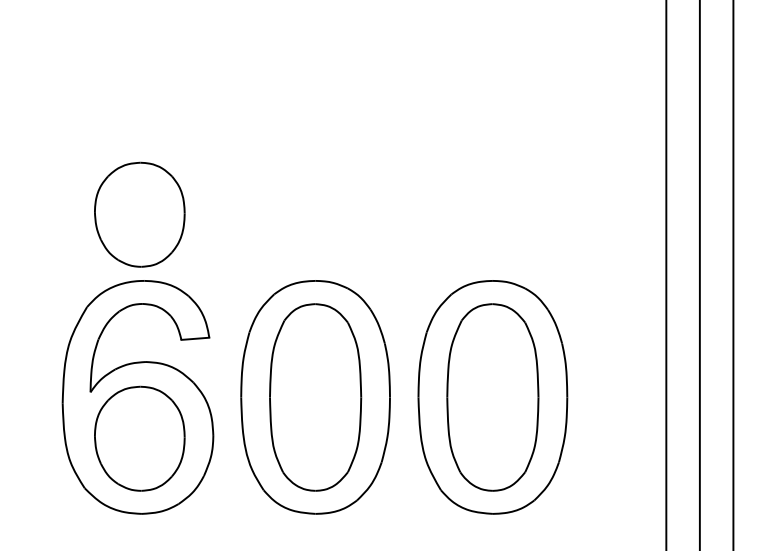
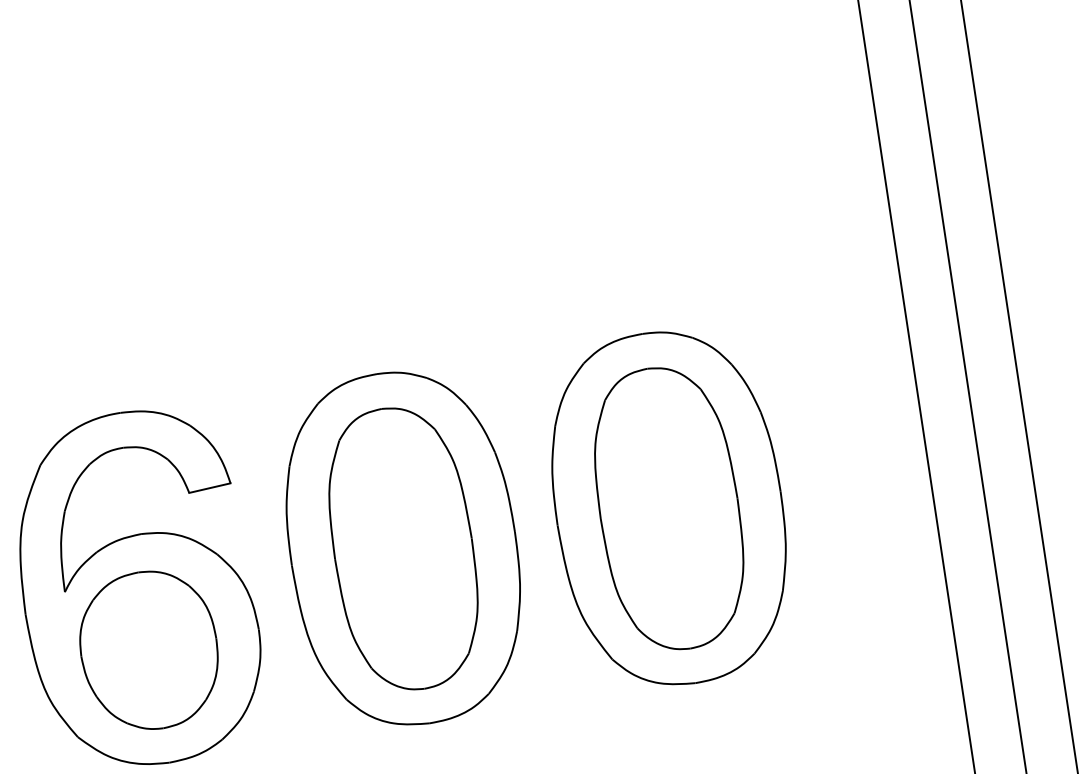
part: (139, 214) -> (97, 314), removed

